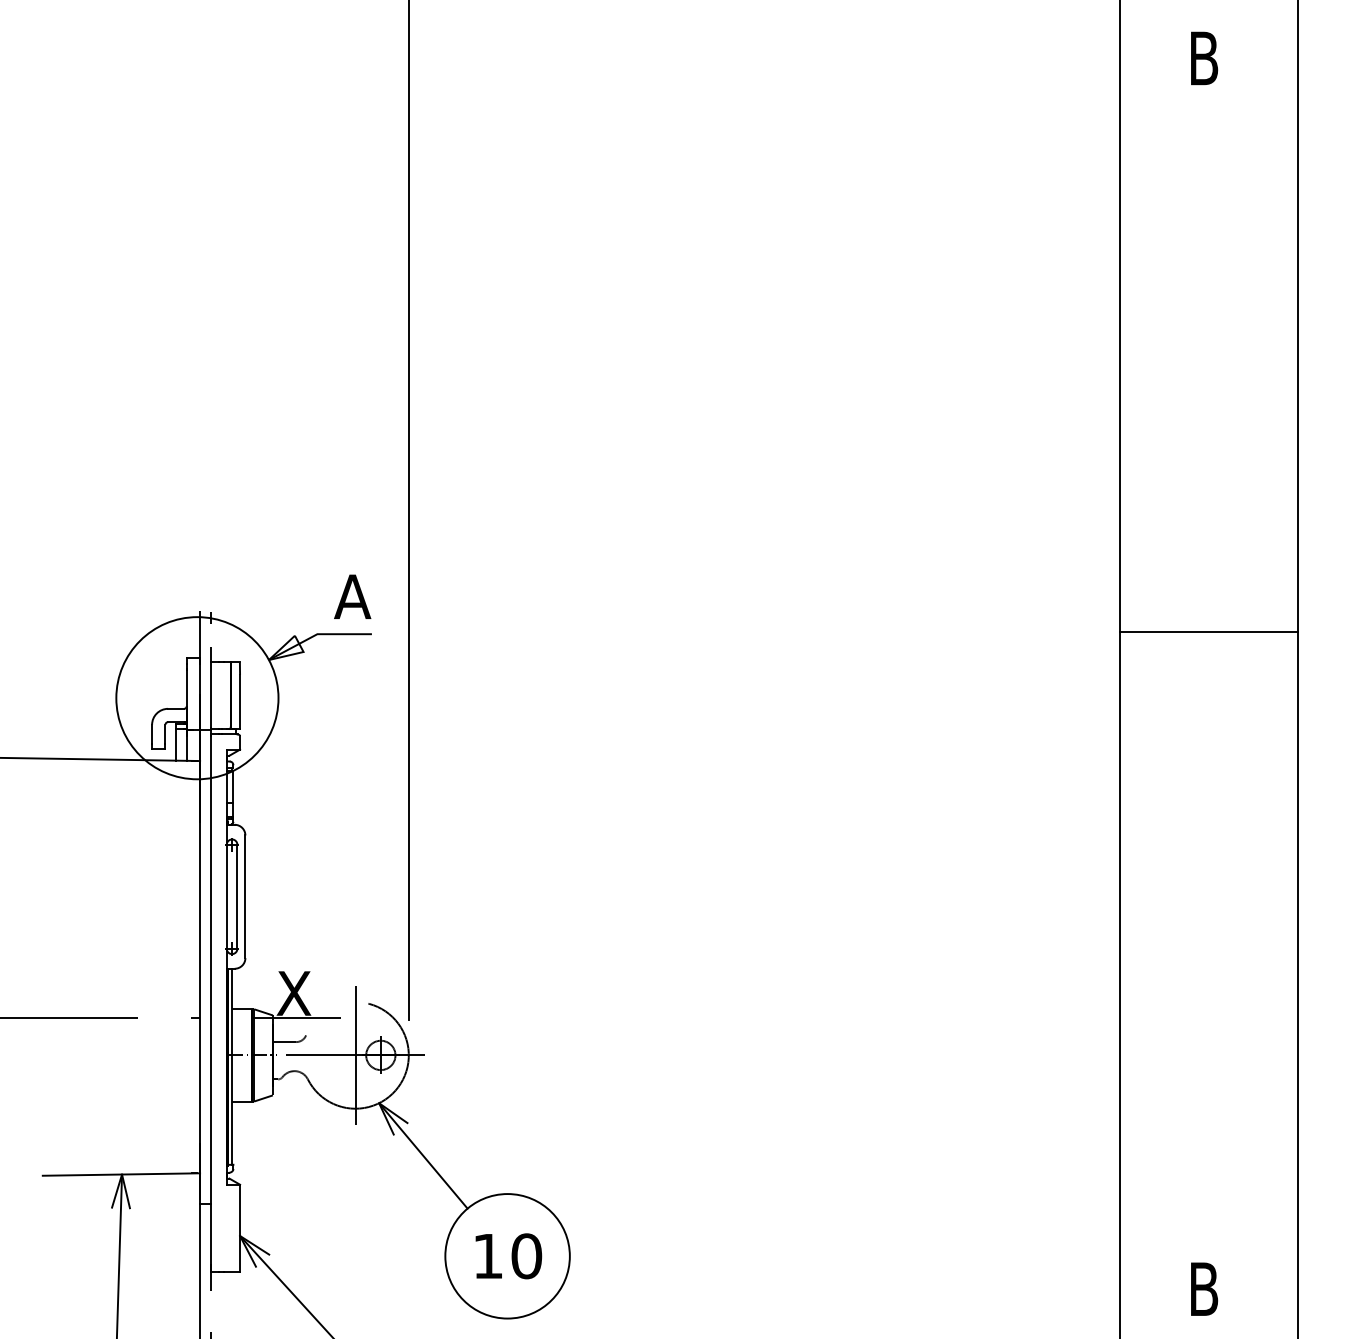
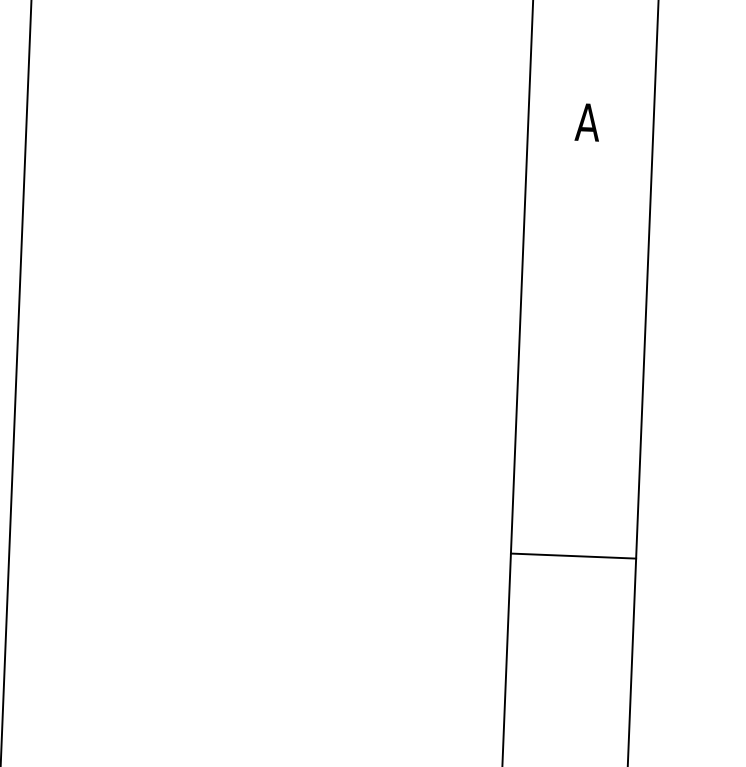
text: (1203, 58) -> (587, 122), B -> A
line: (1208, 631) -> (573, 555), moved

